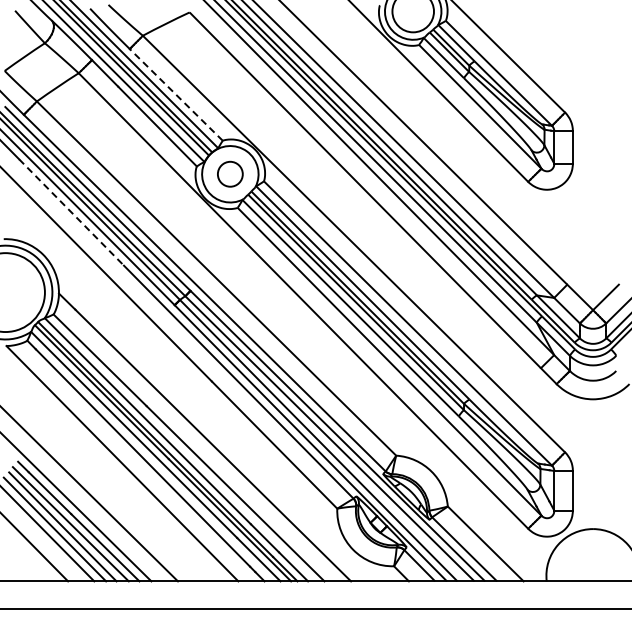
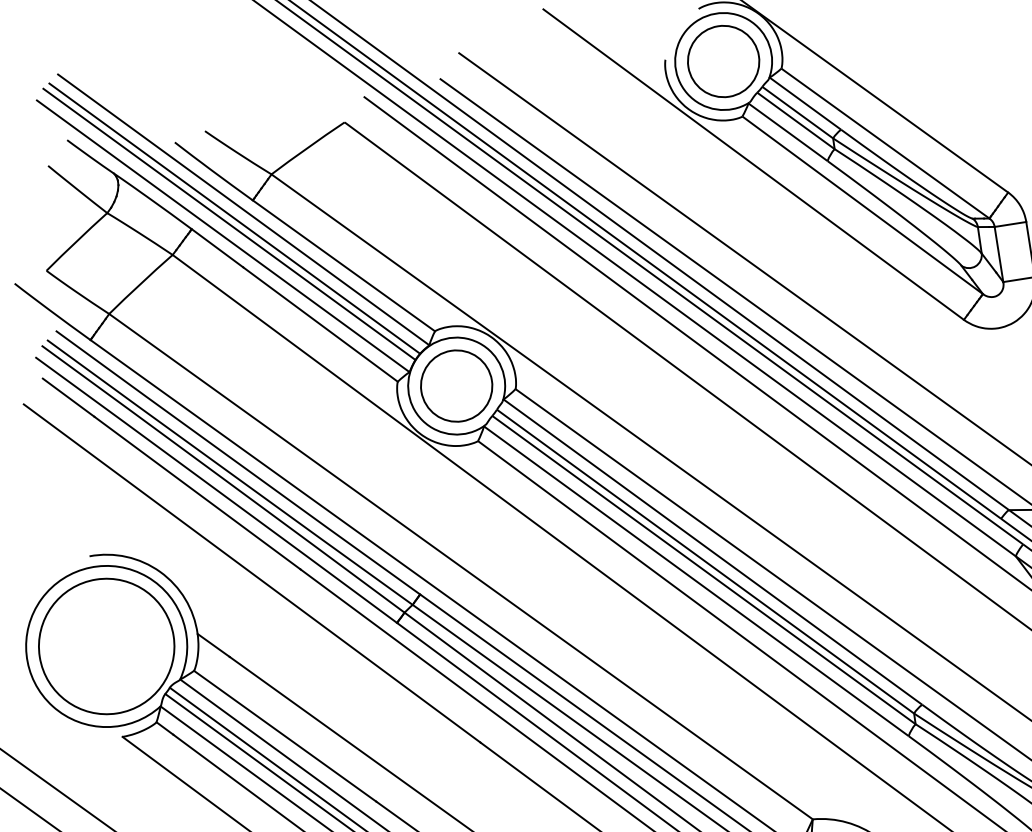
line: (175, 94) -> (342, 265), dashed -> solid
circle: (230, 174) -> (456, 386), size x1.67
line: (71, 212) -> (197, 493), dashed -> solid

